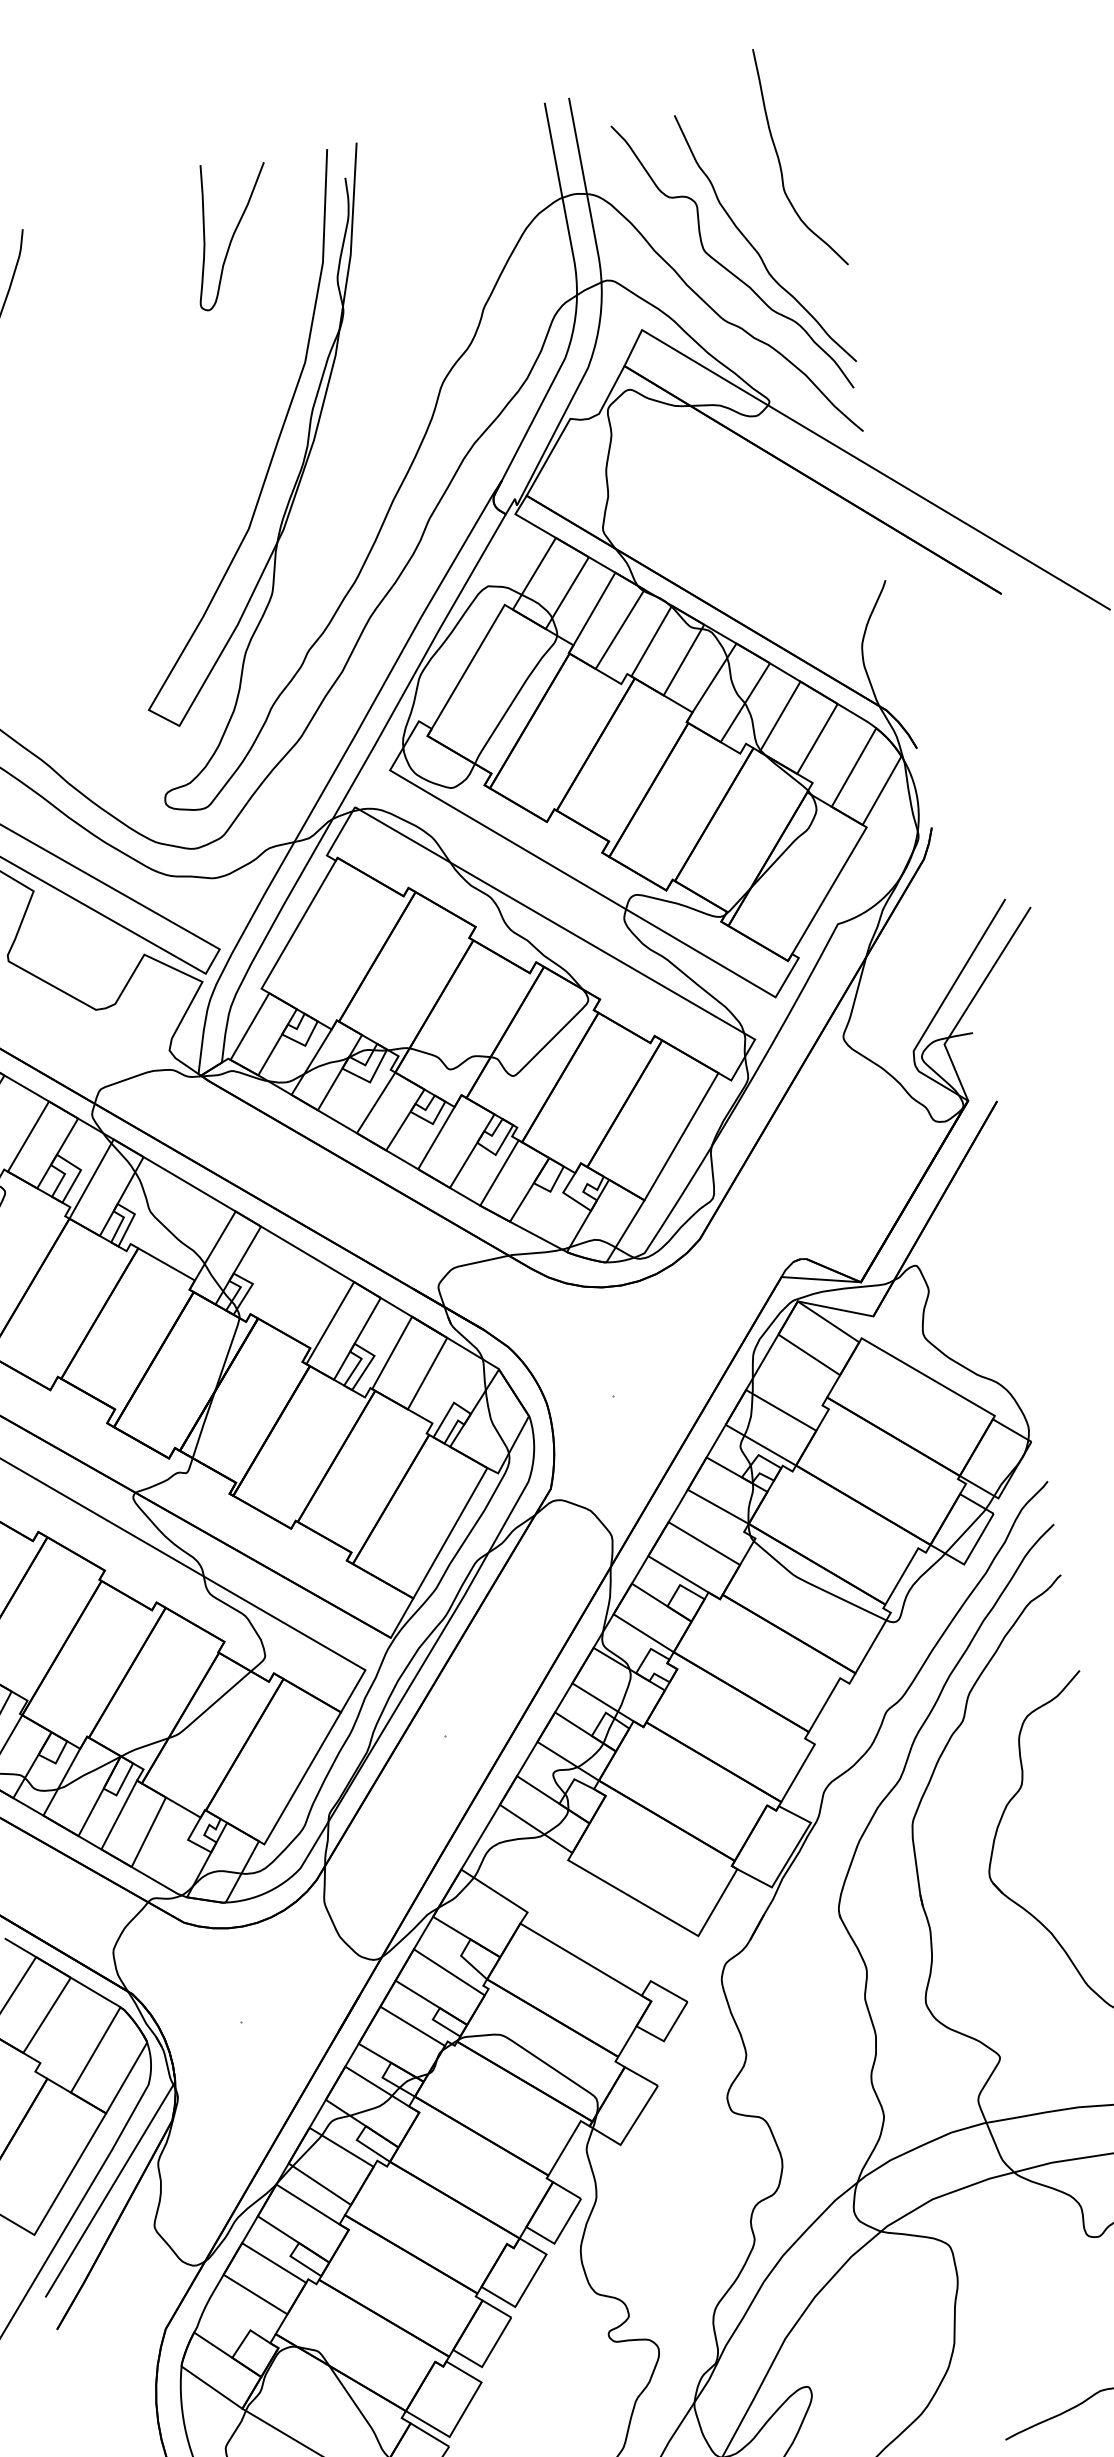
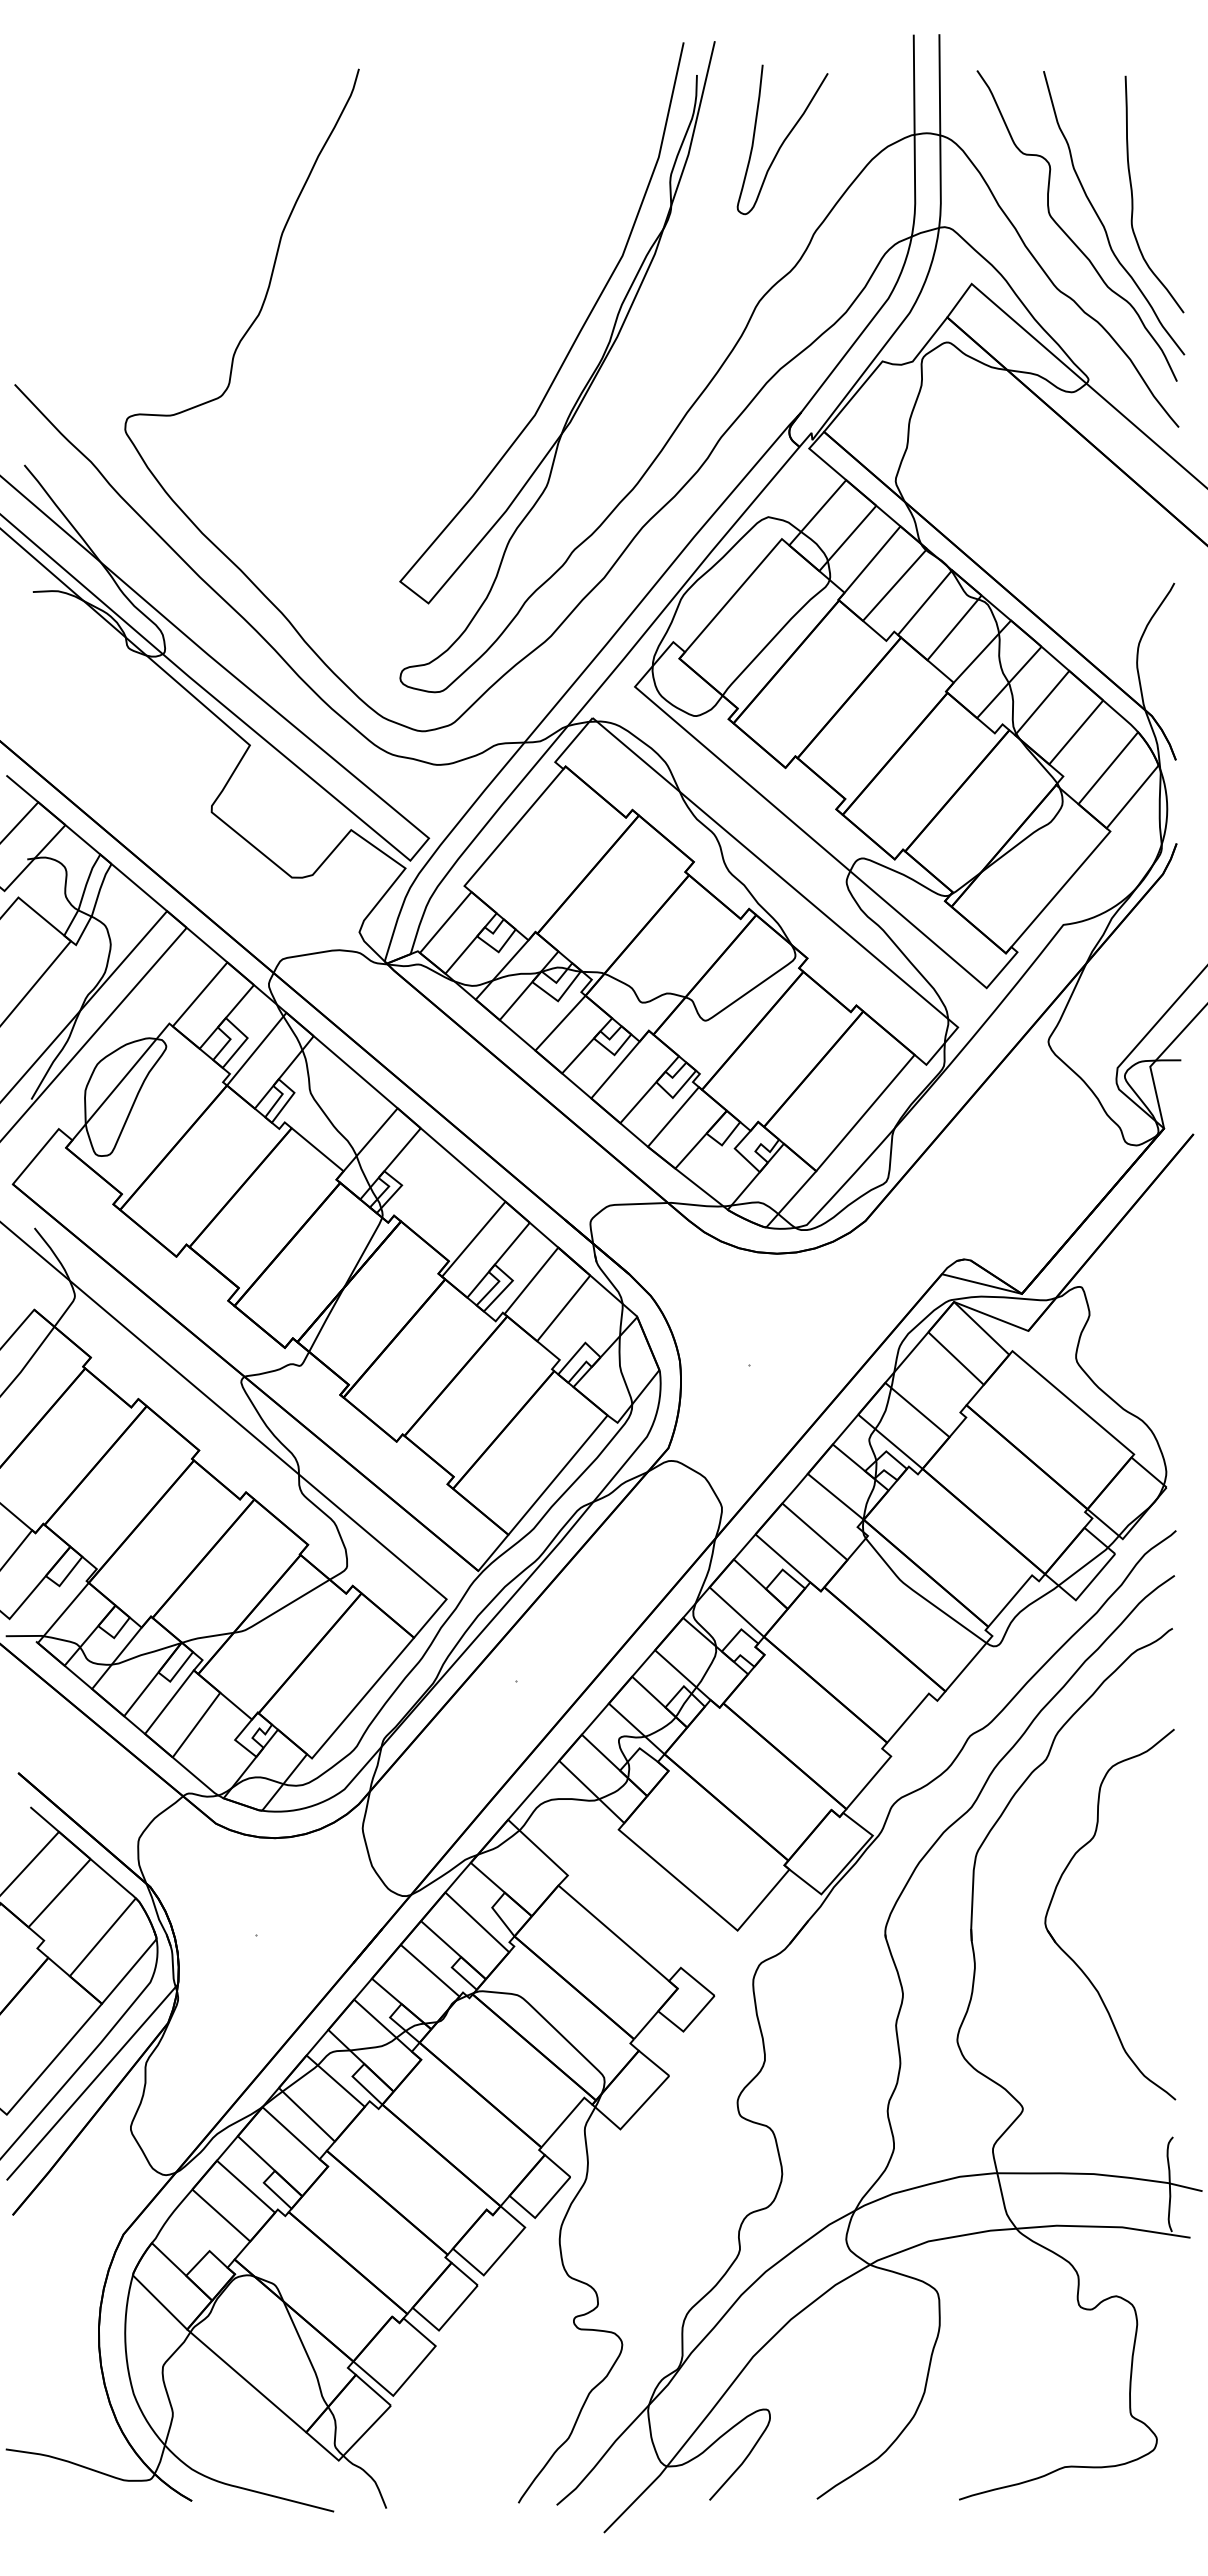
curve: (780, 163) -> (1133, 197), moved
curve: (233, 233) -> (783, 140), moved

